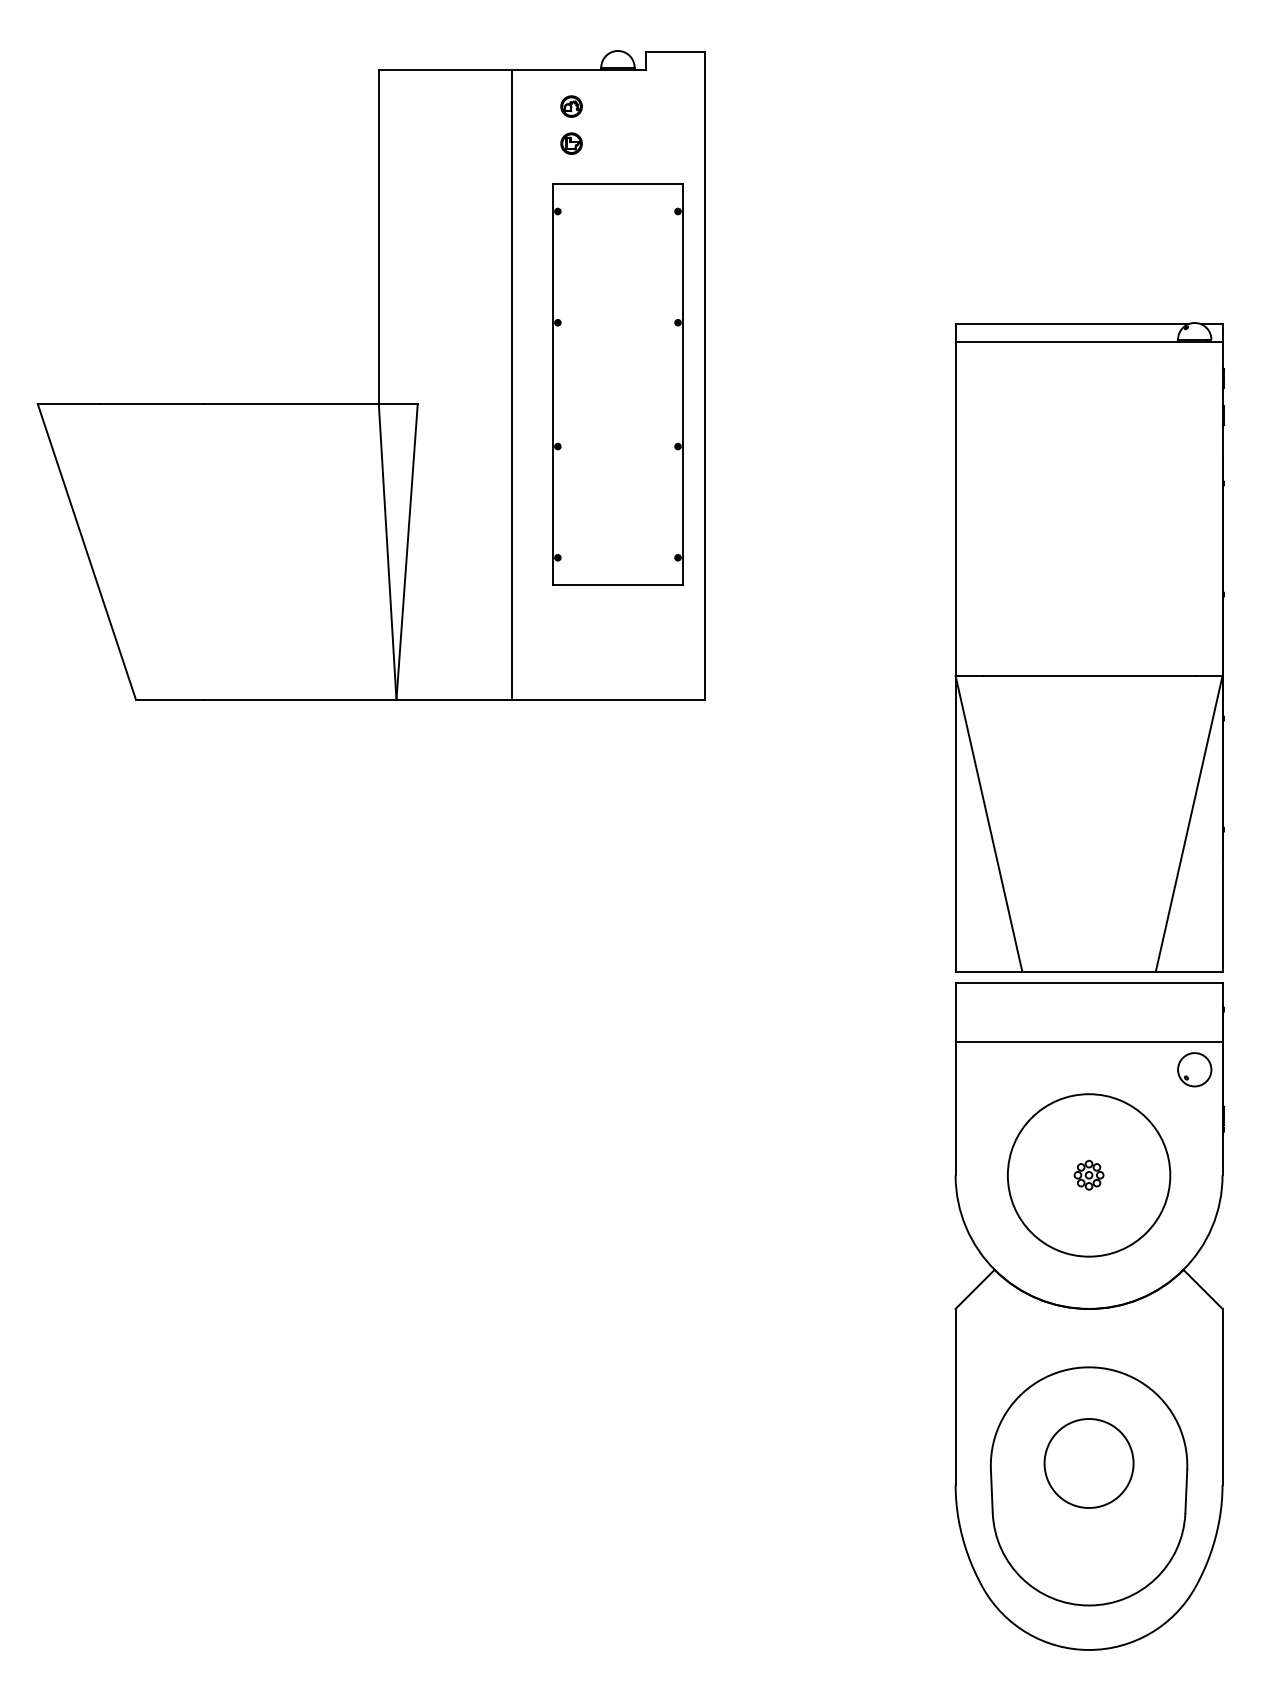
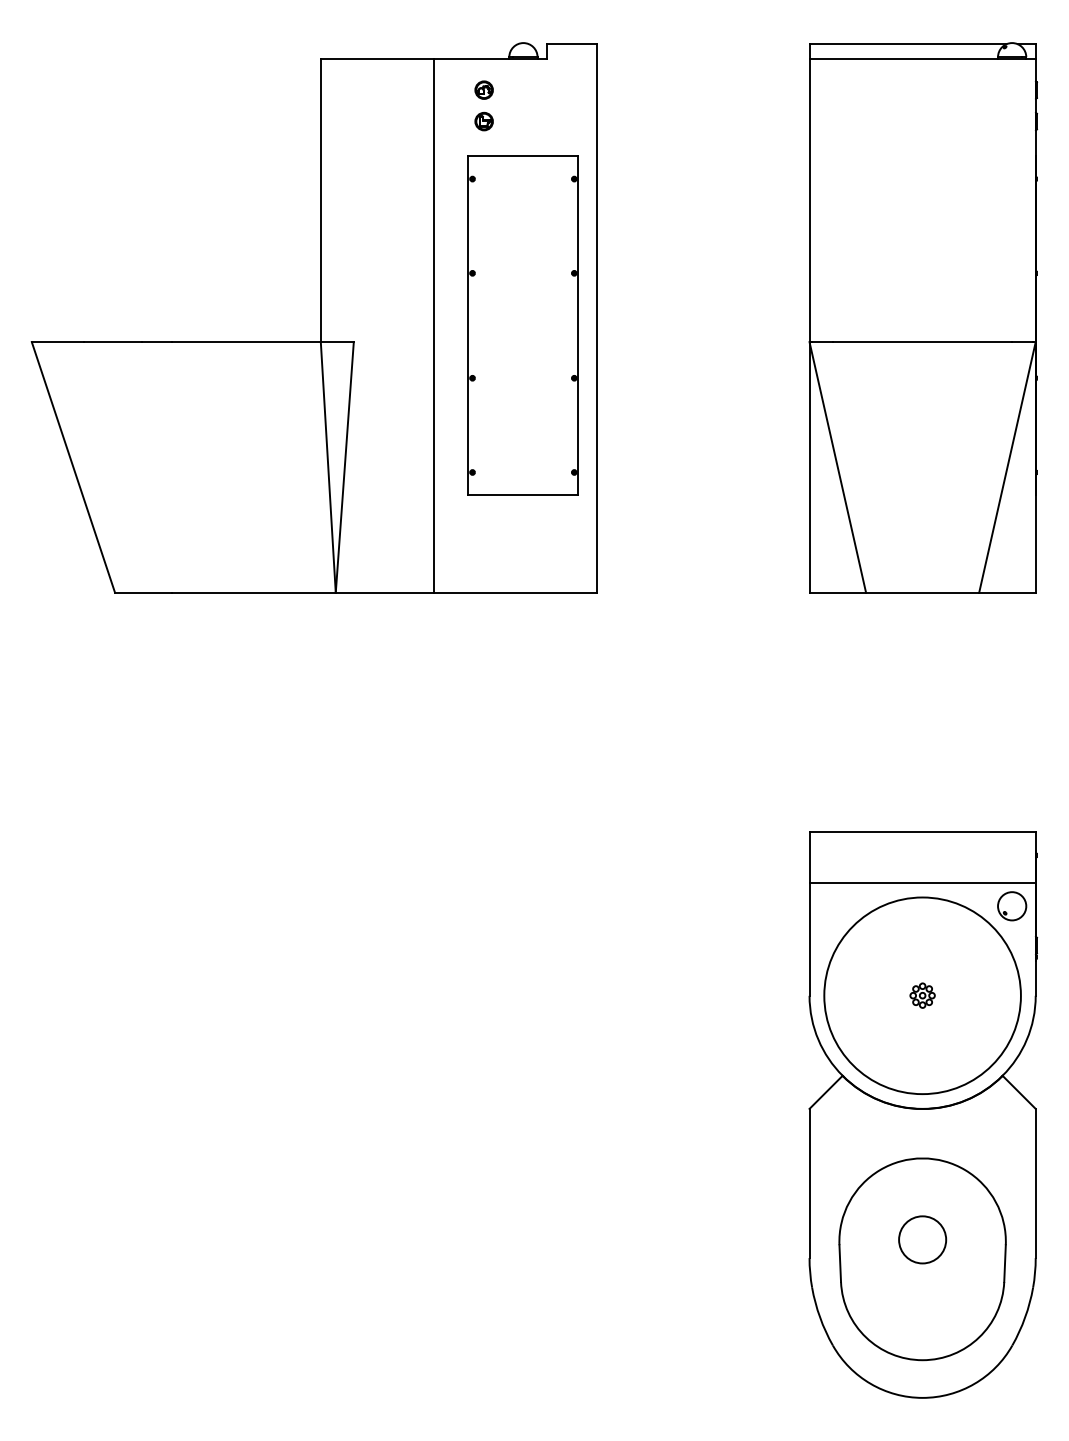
part: (1089, 647) -> (922, 318), moved
circle: (1089, 1175) -> (922, 995), size x1.43
circle: (1088, 1463) -> (922, 1239), size x0.62

